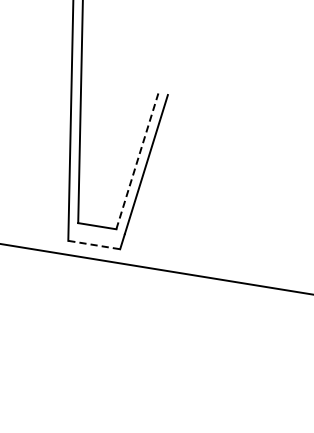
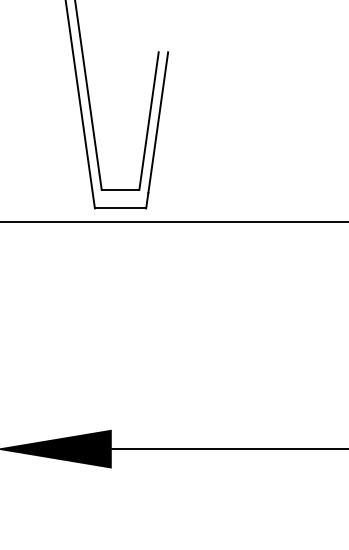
line: (137, 160) -> (149, 120), dashed -> solid
line: (94, 245) -> (120, 208), dashed -> solid

